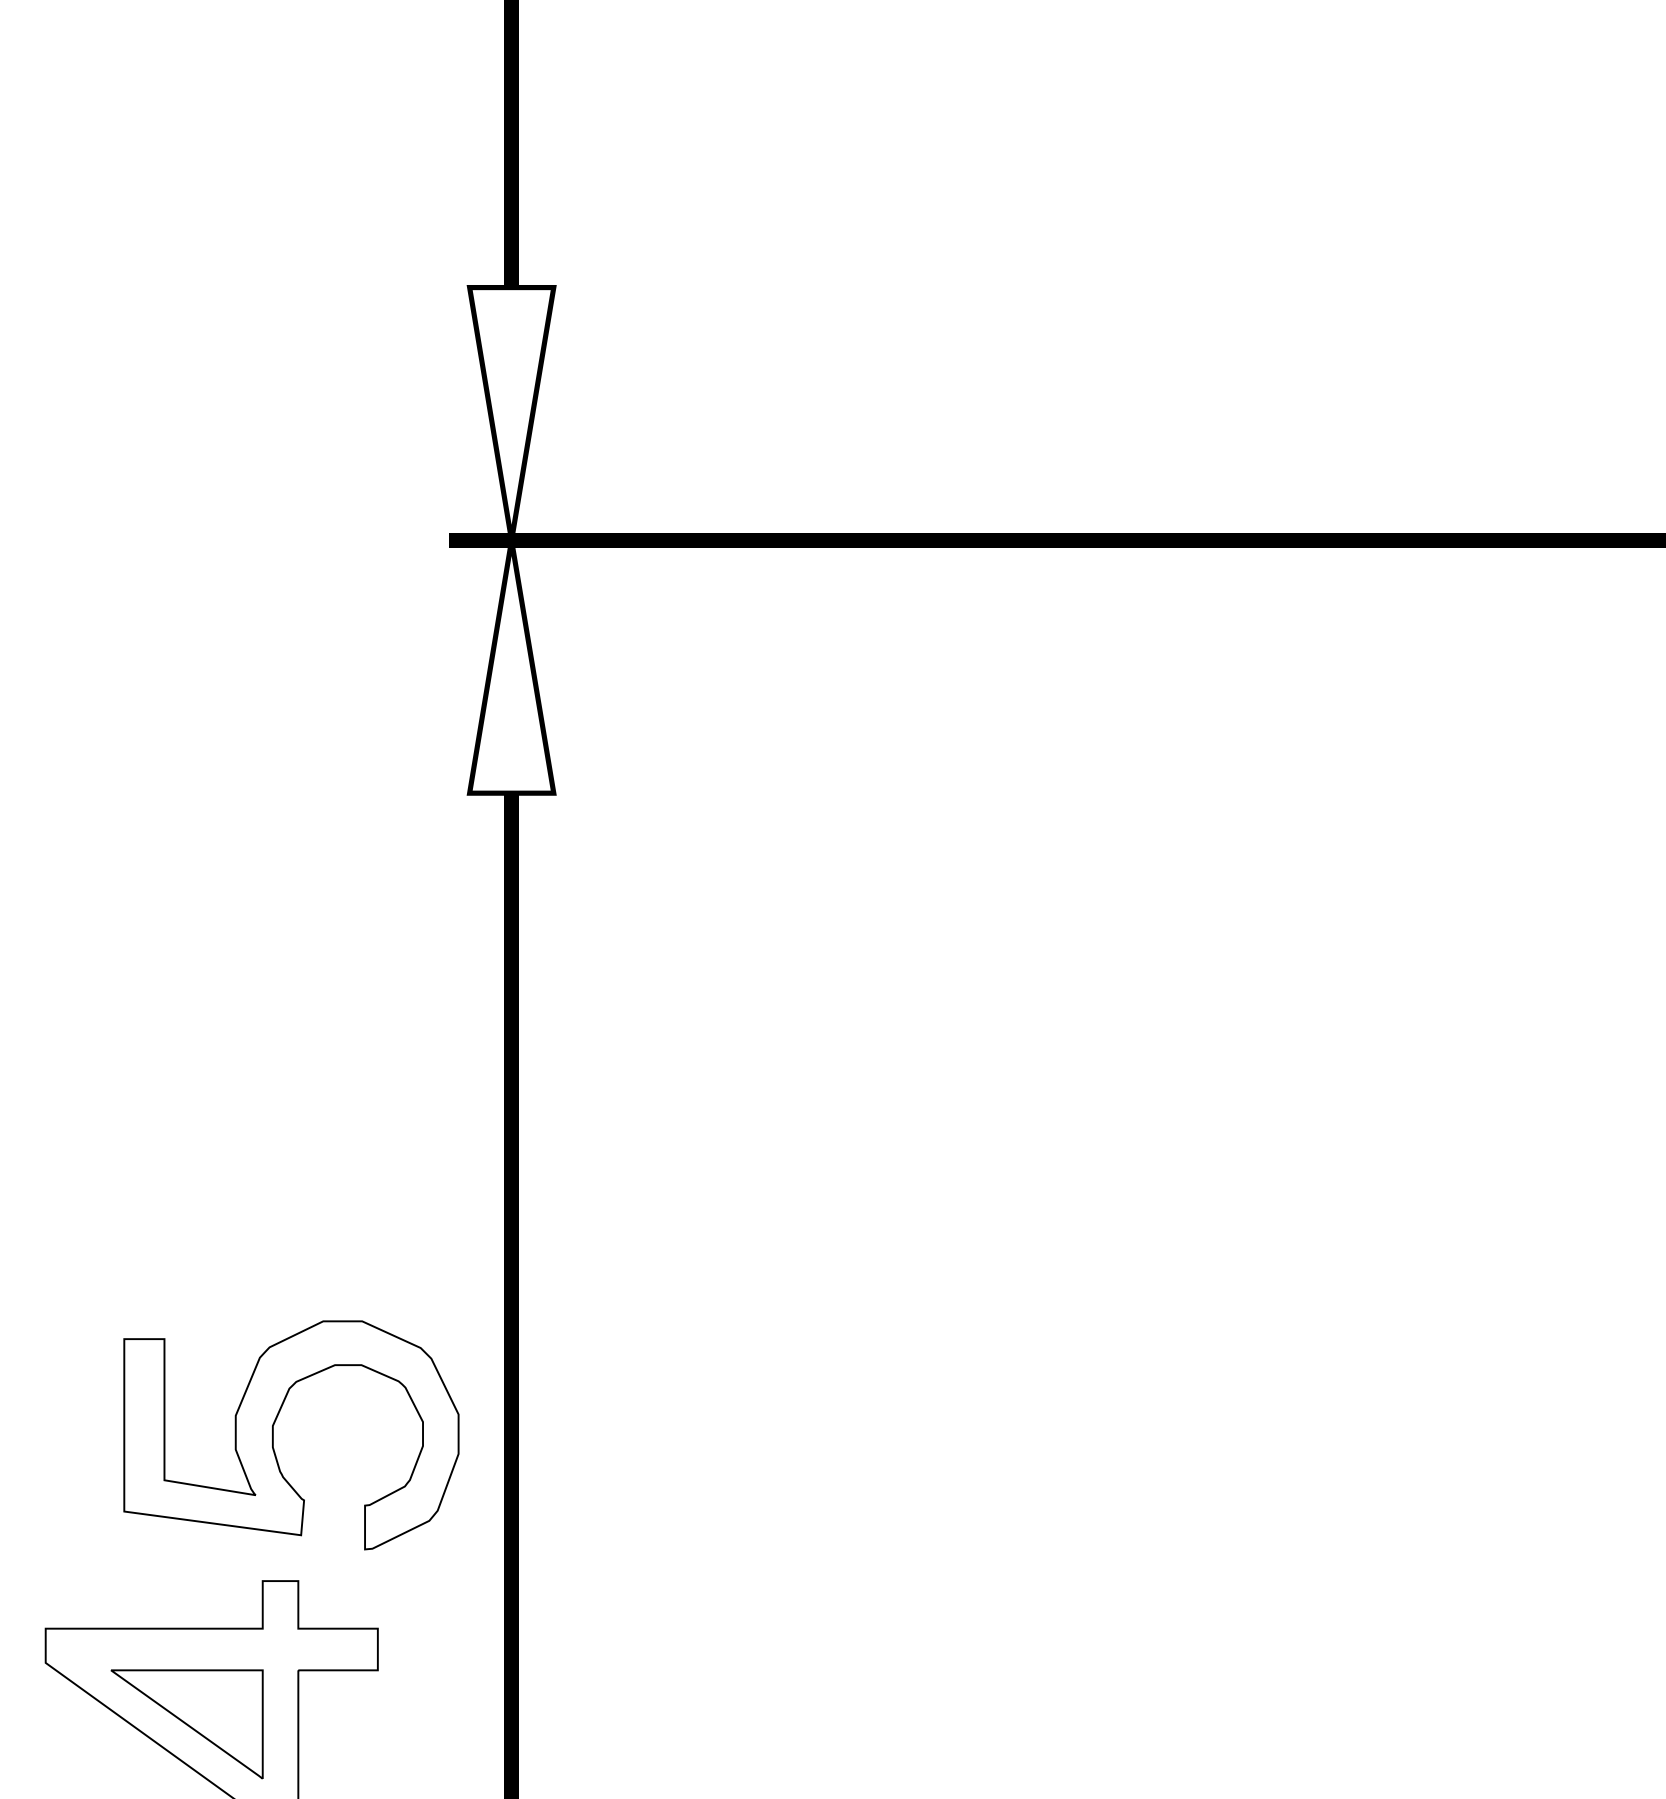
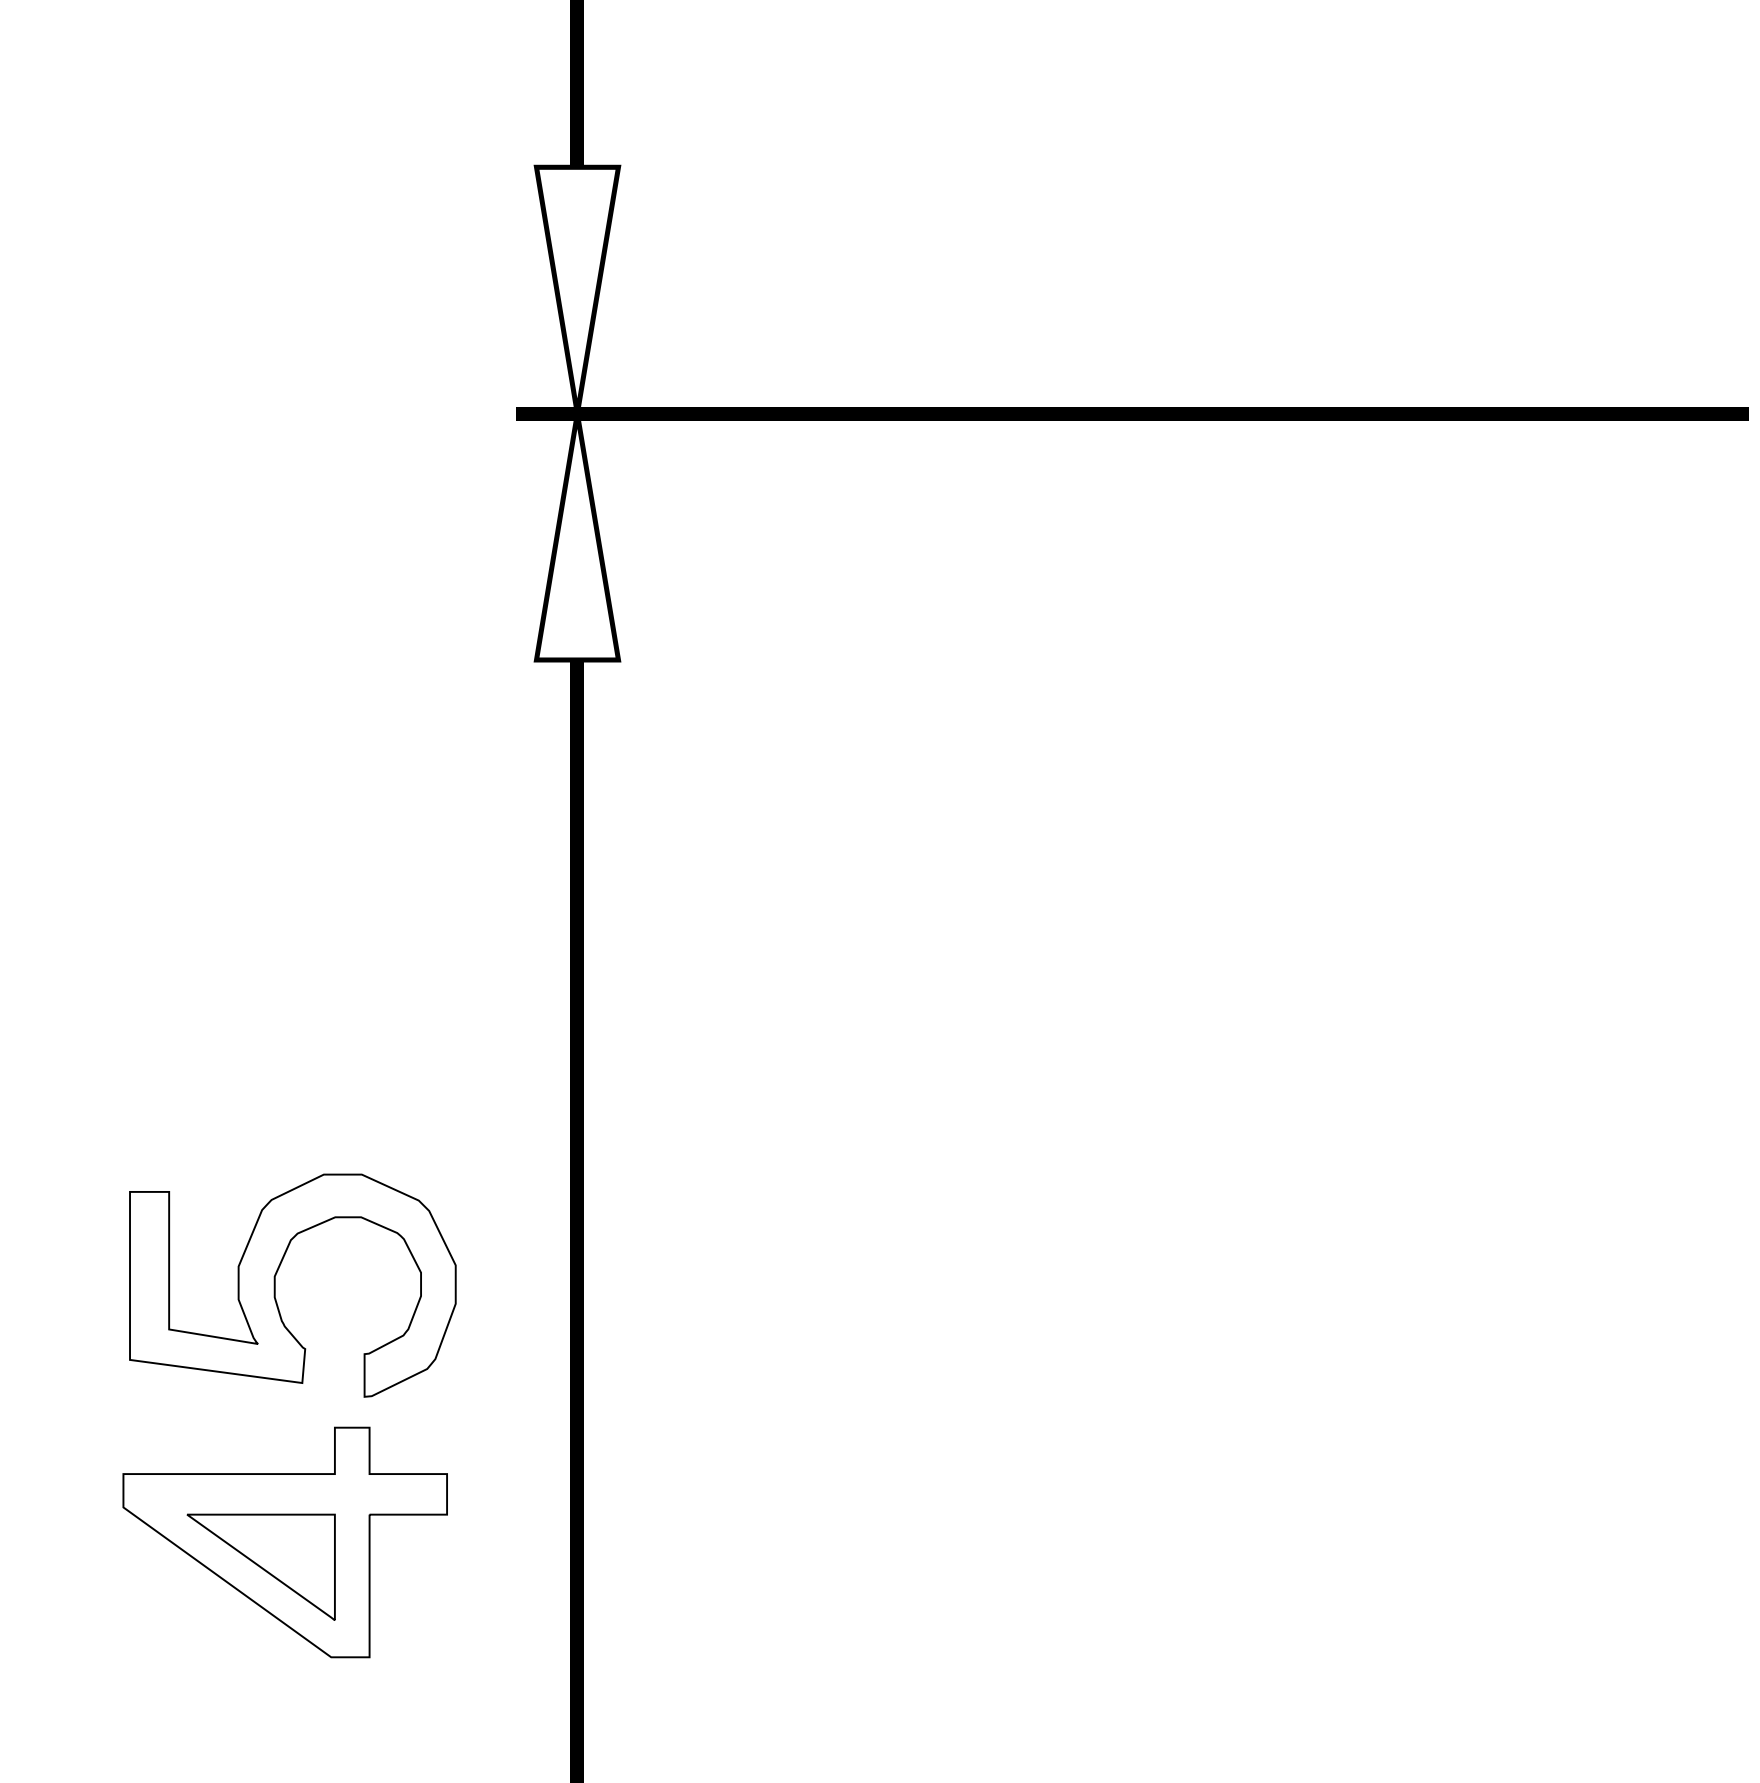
part: (273, 1435) -> (275, 1285), moved

